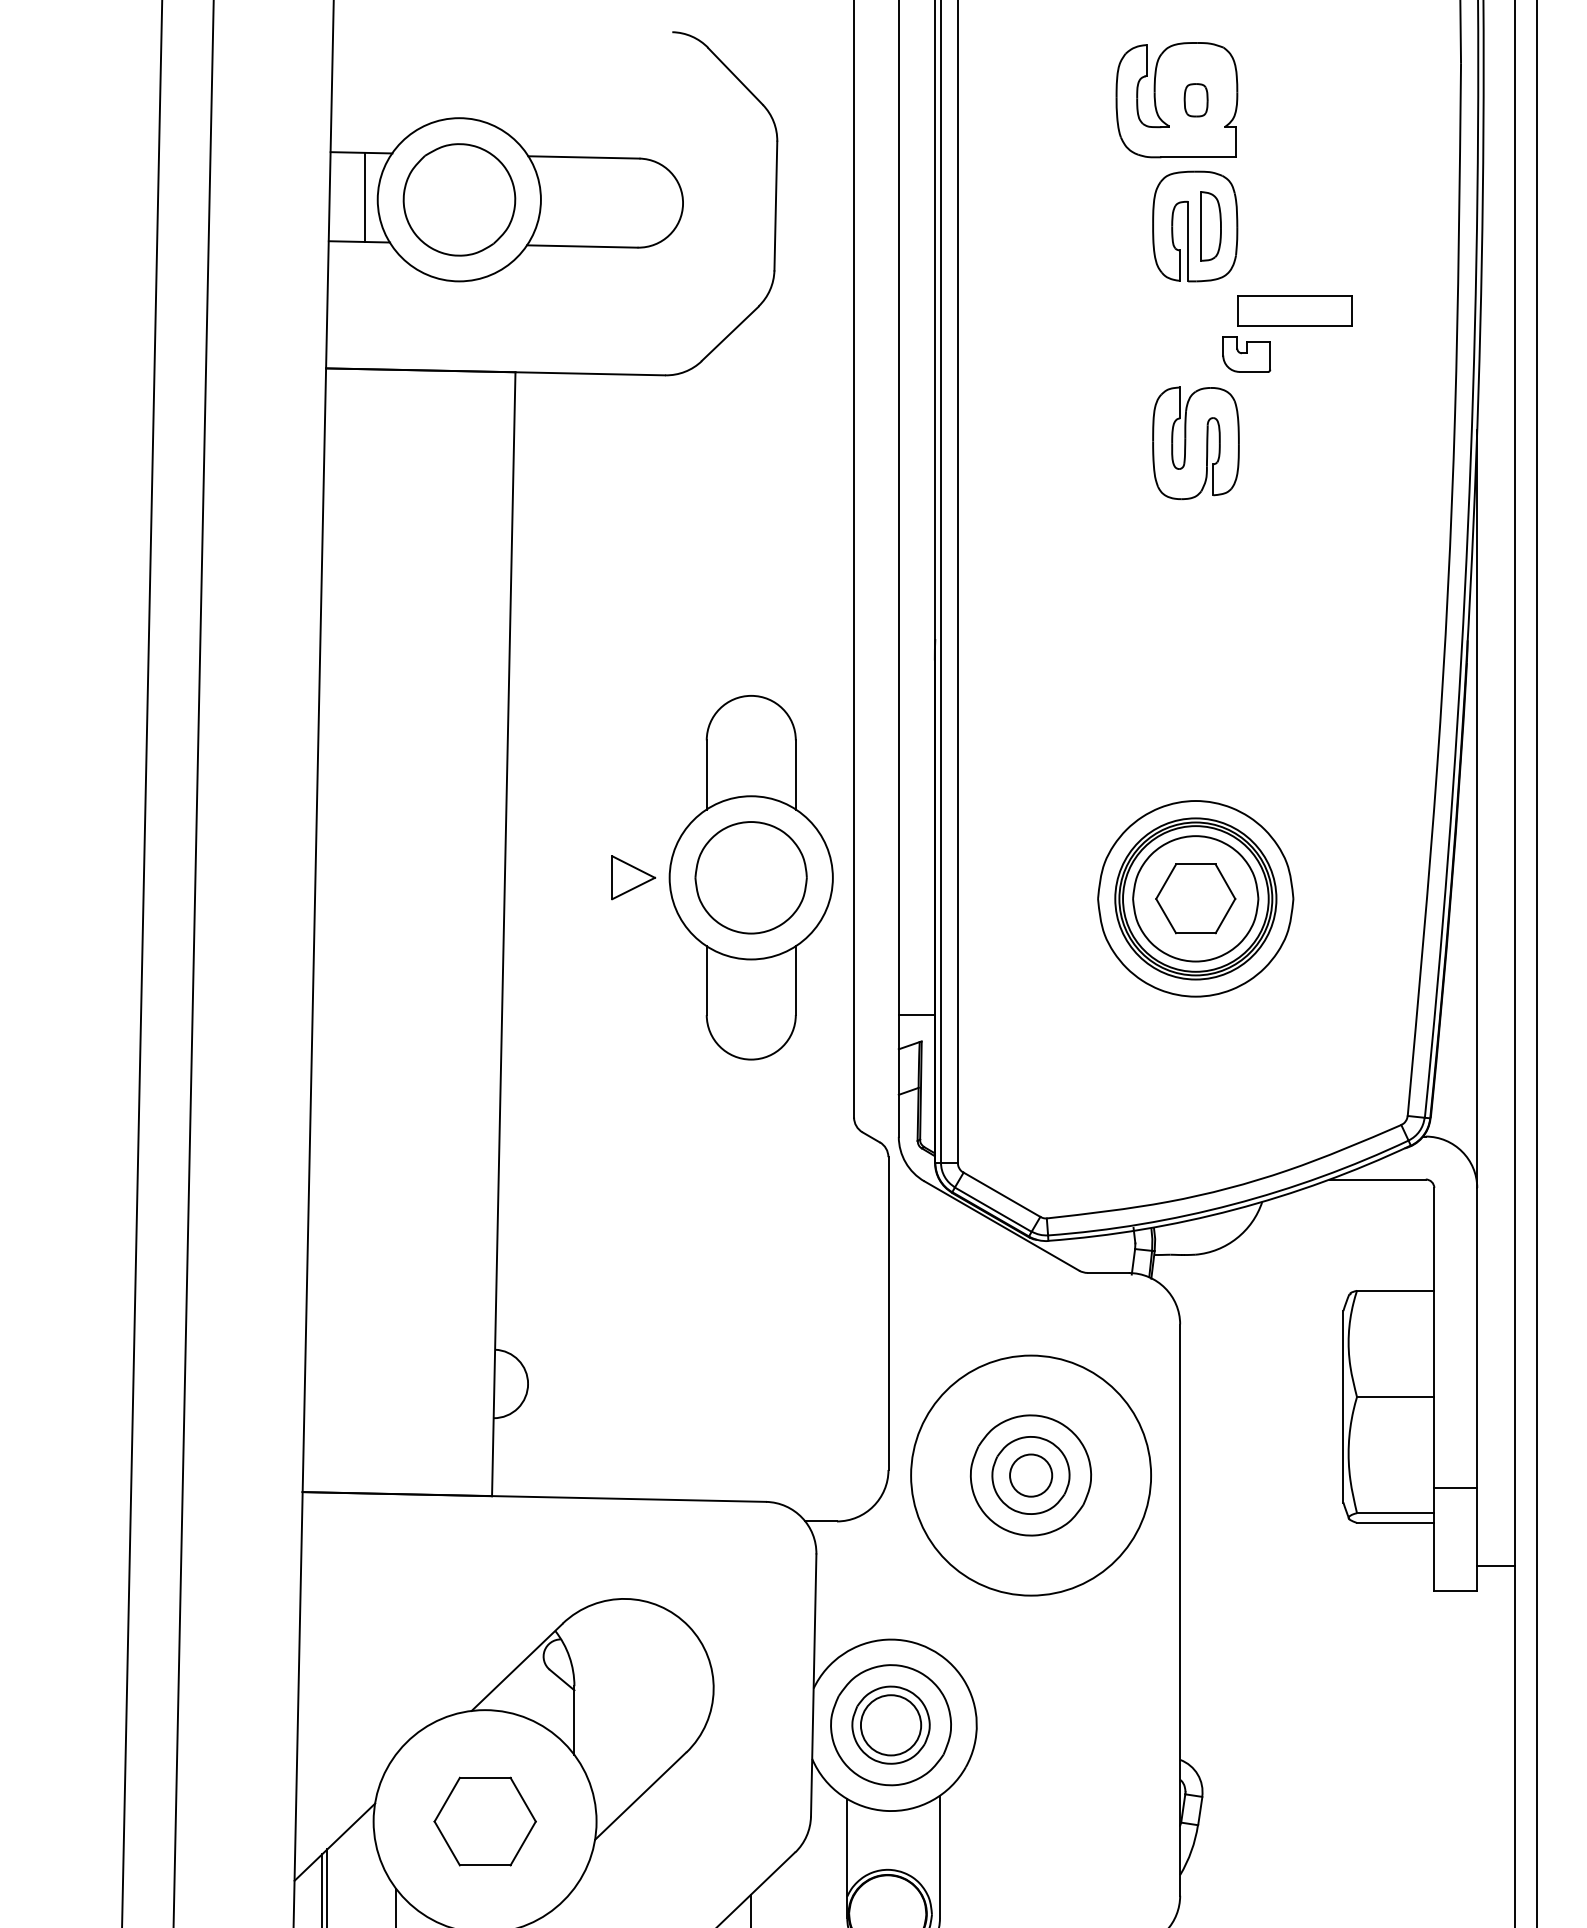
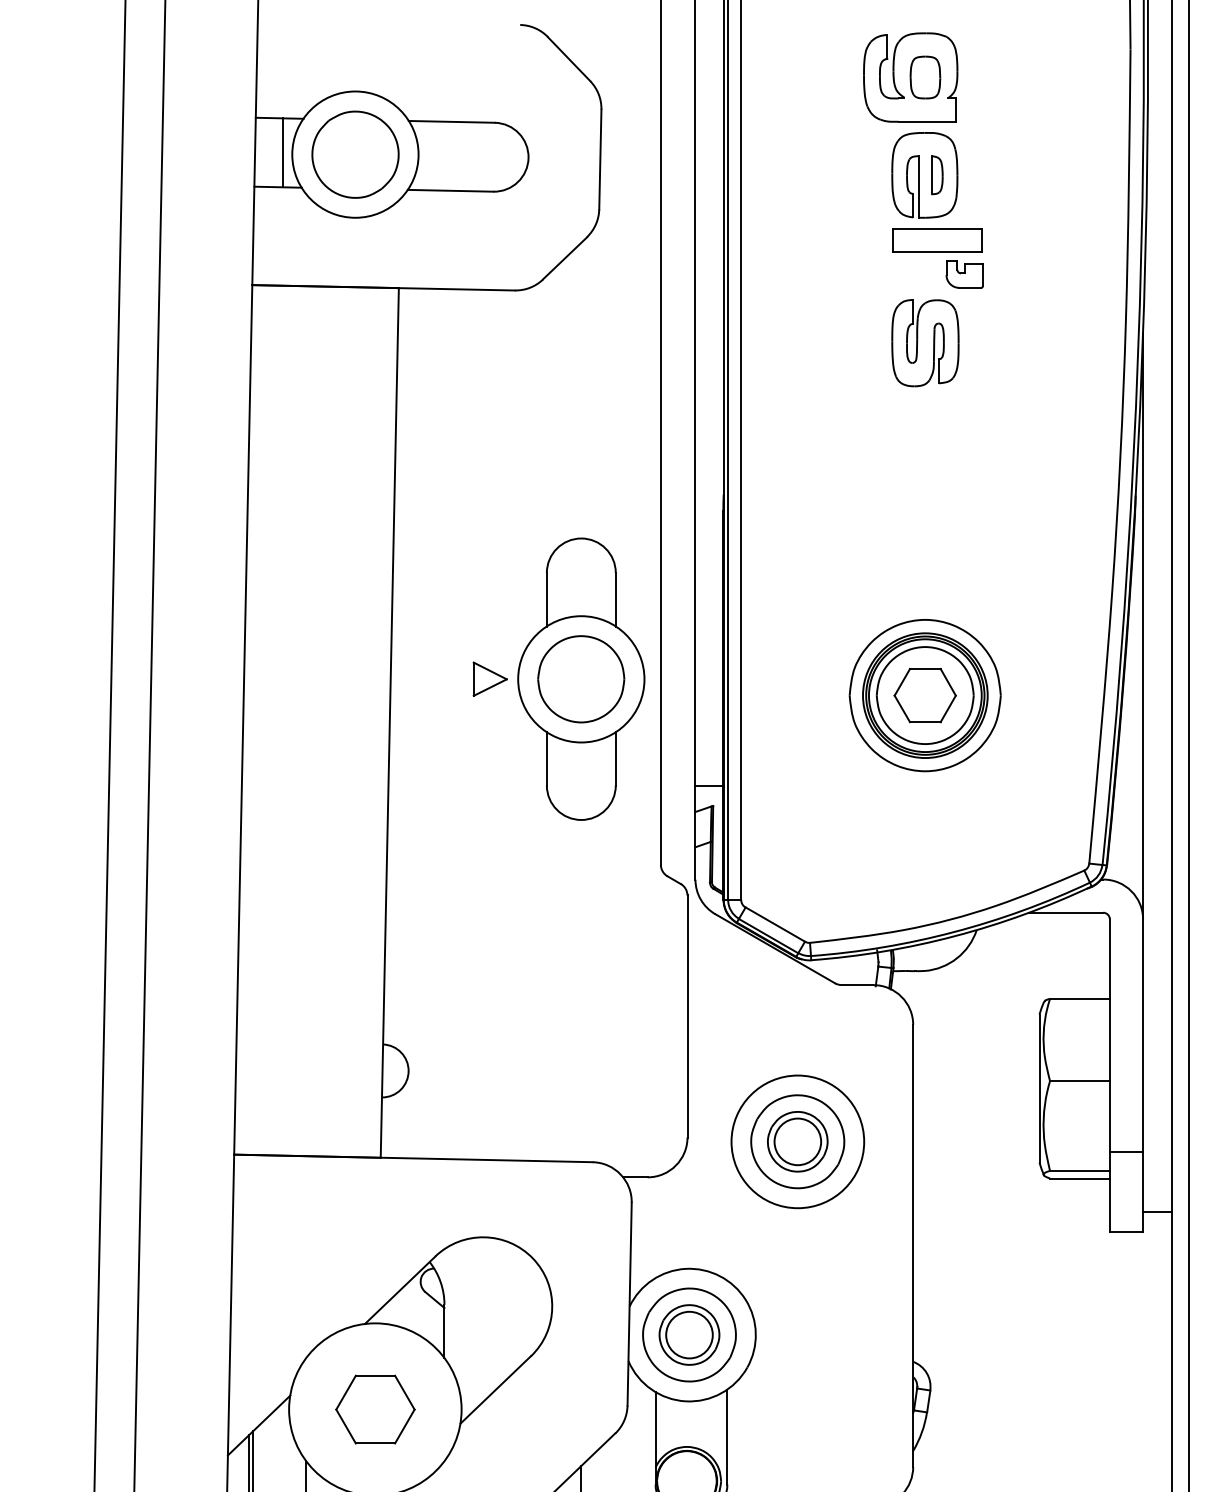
part: (1196, 100) -> (925, 77), size x1.67
part: (1211, 226) -> (937, 175), size x0.71
part: (1294, 310) -> (937, 240), moved
circle: (1030, 1475) -> (797, 1141), size x0.71
circle: (1031, 1475) -> (798, 1141), size x1.43

